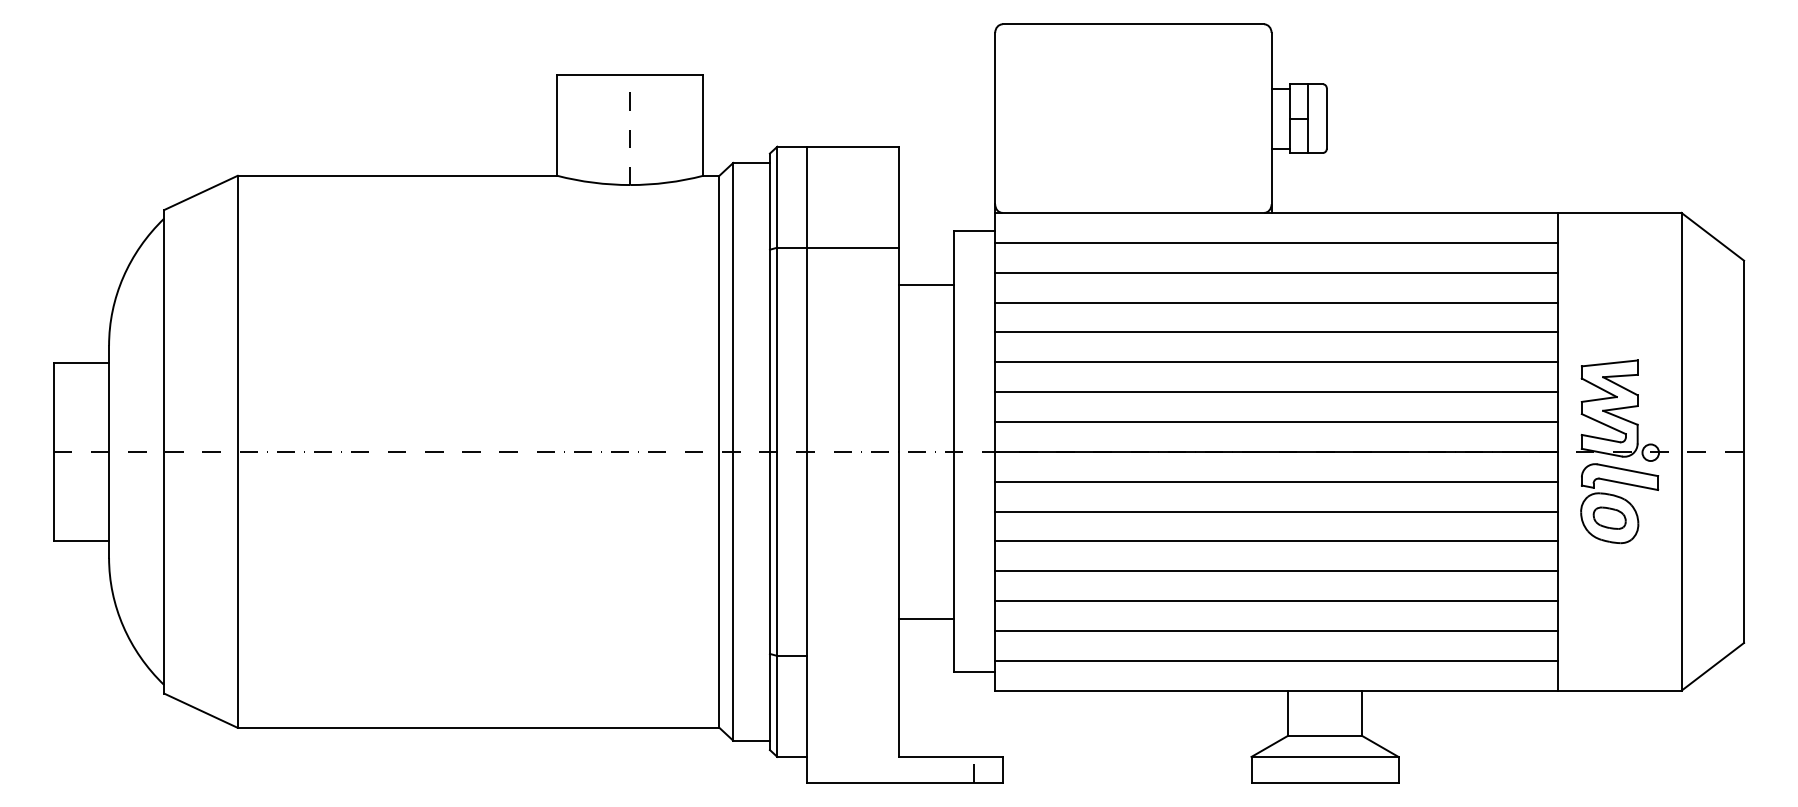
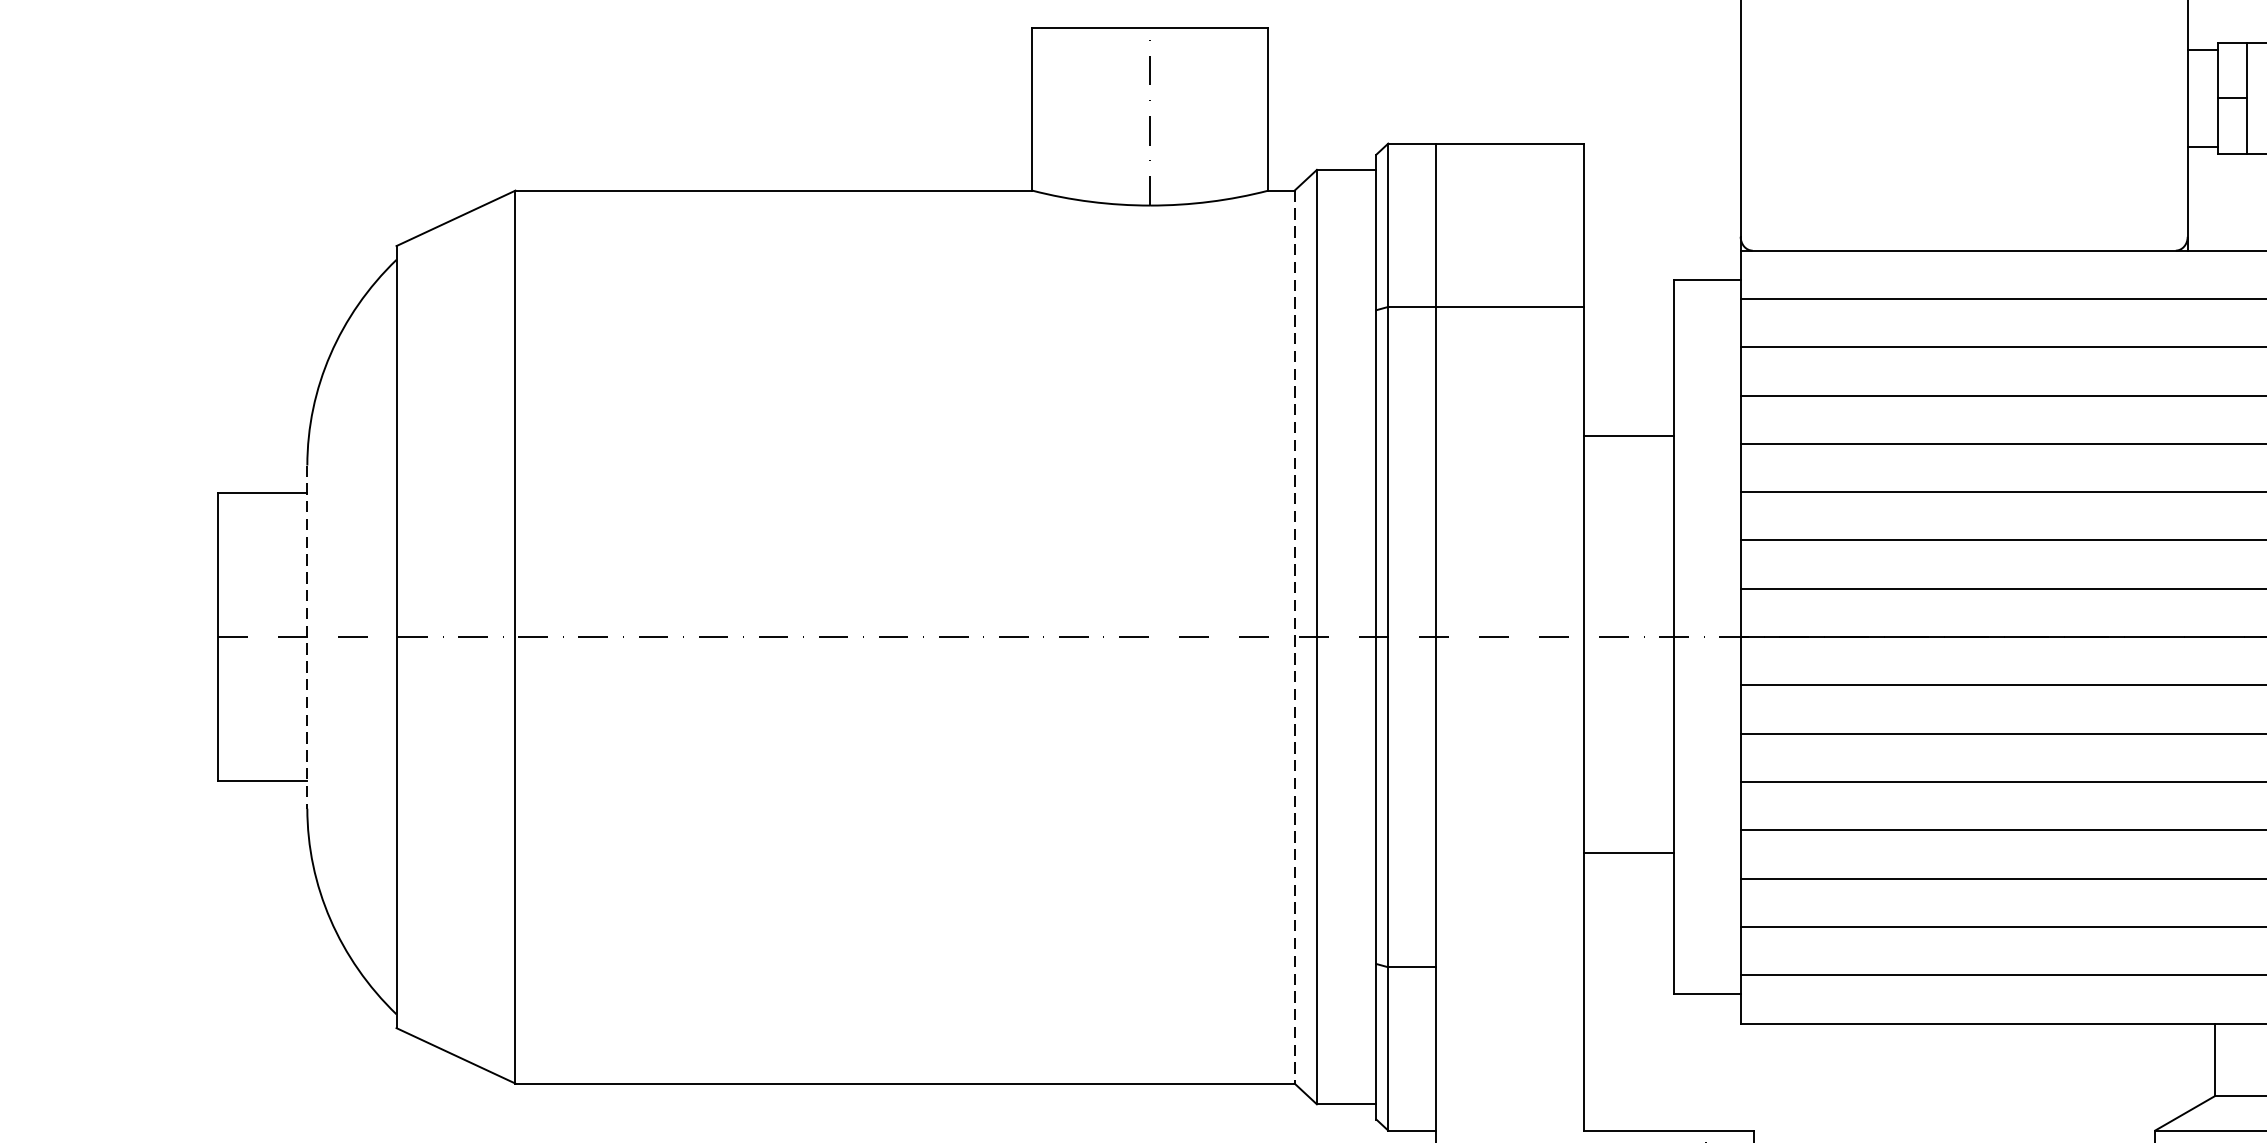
line: (925, 284) -> (1627, 436), moved
line: (109, 452) -> (308, 638), solid -> dashed
line: (719, 452) -> (1294, 638), solid -> dashed
line: (925, 619) -> (1627, 853), moved

